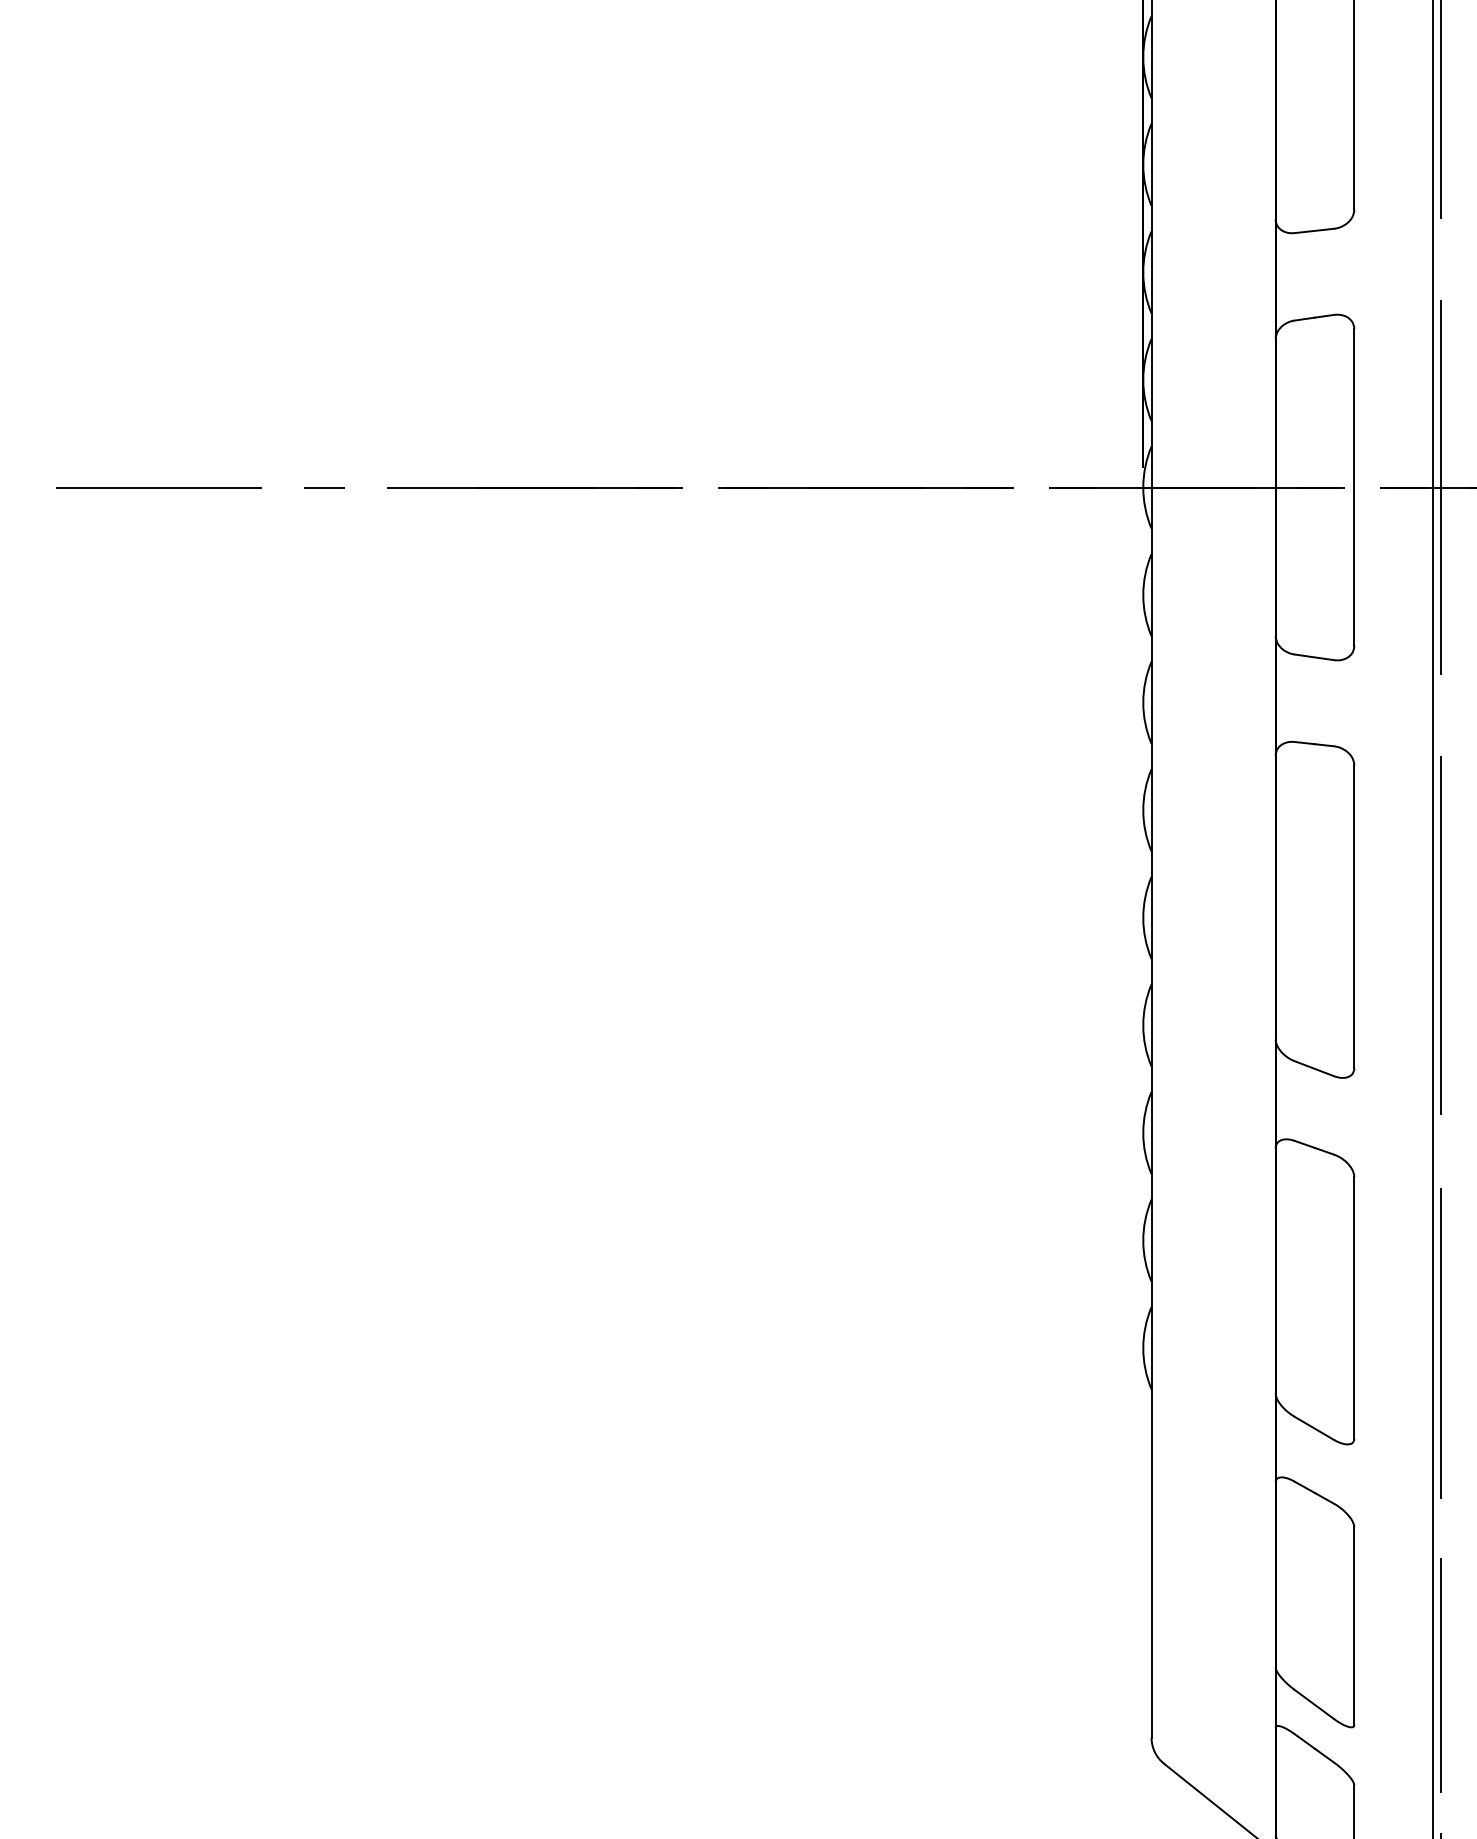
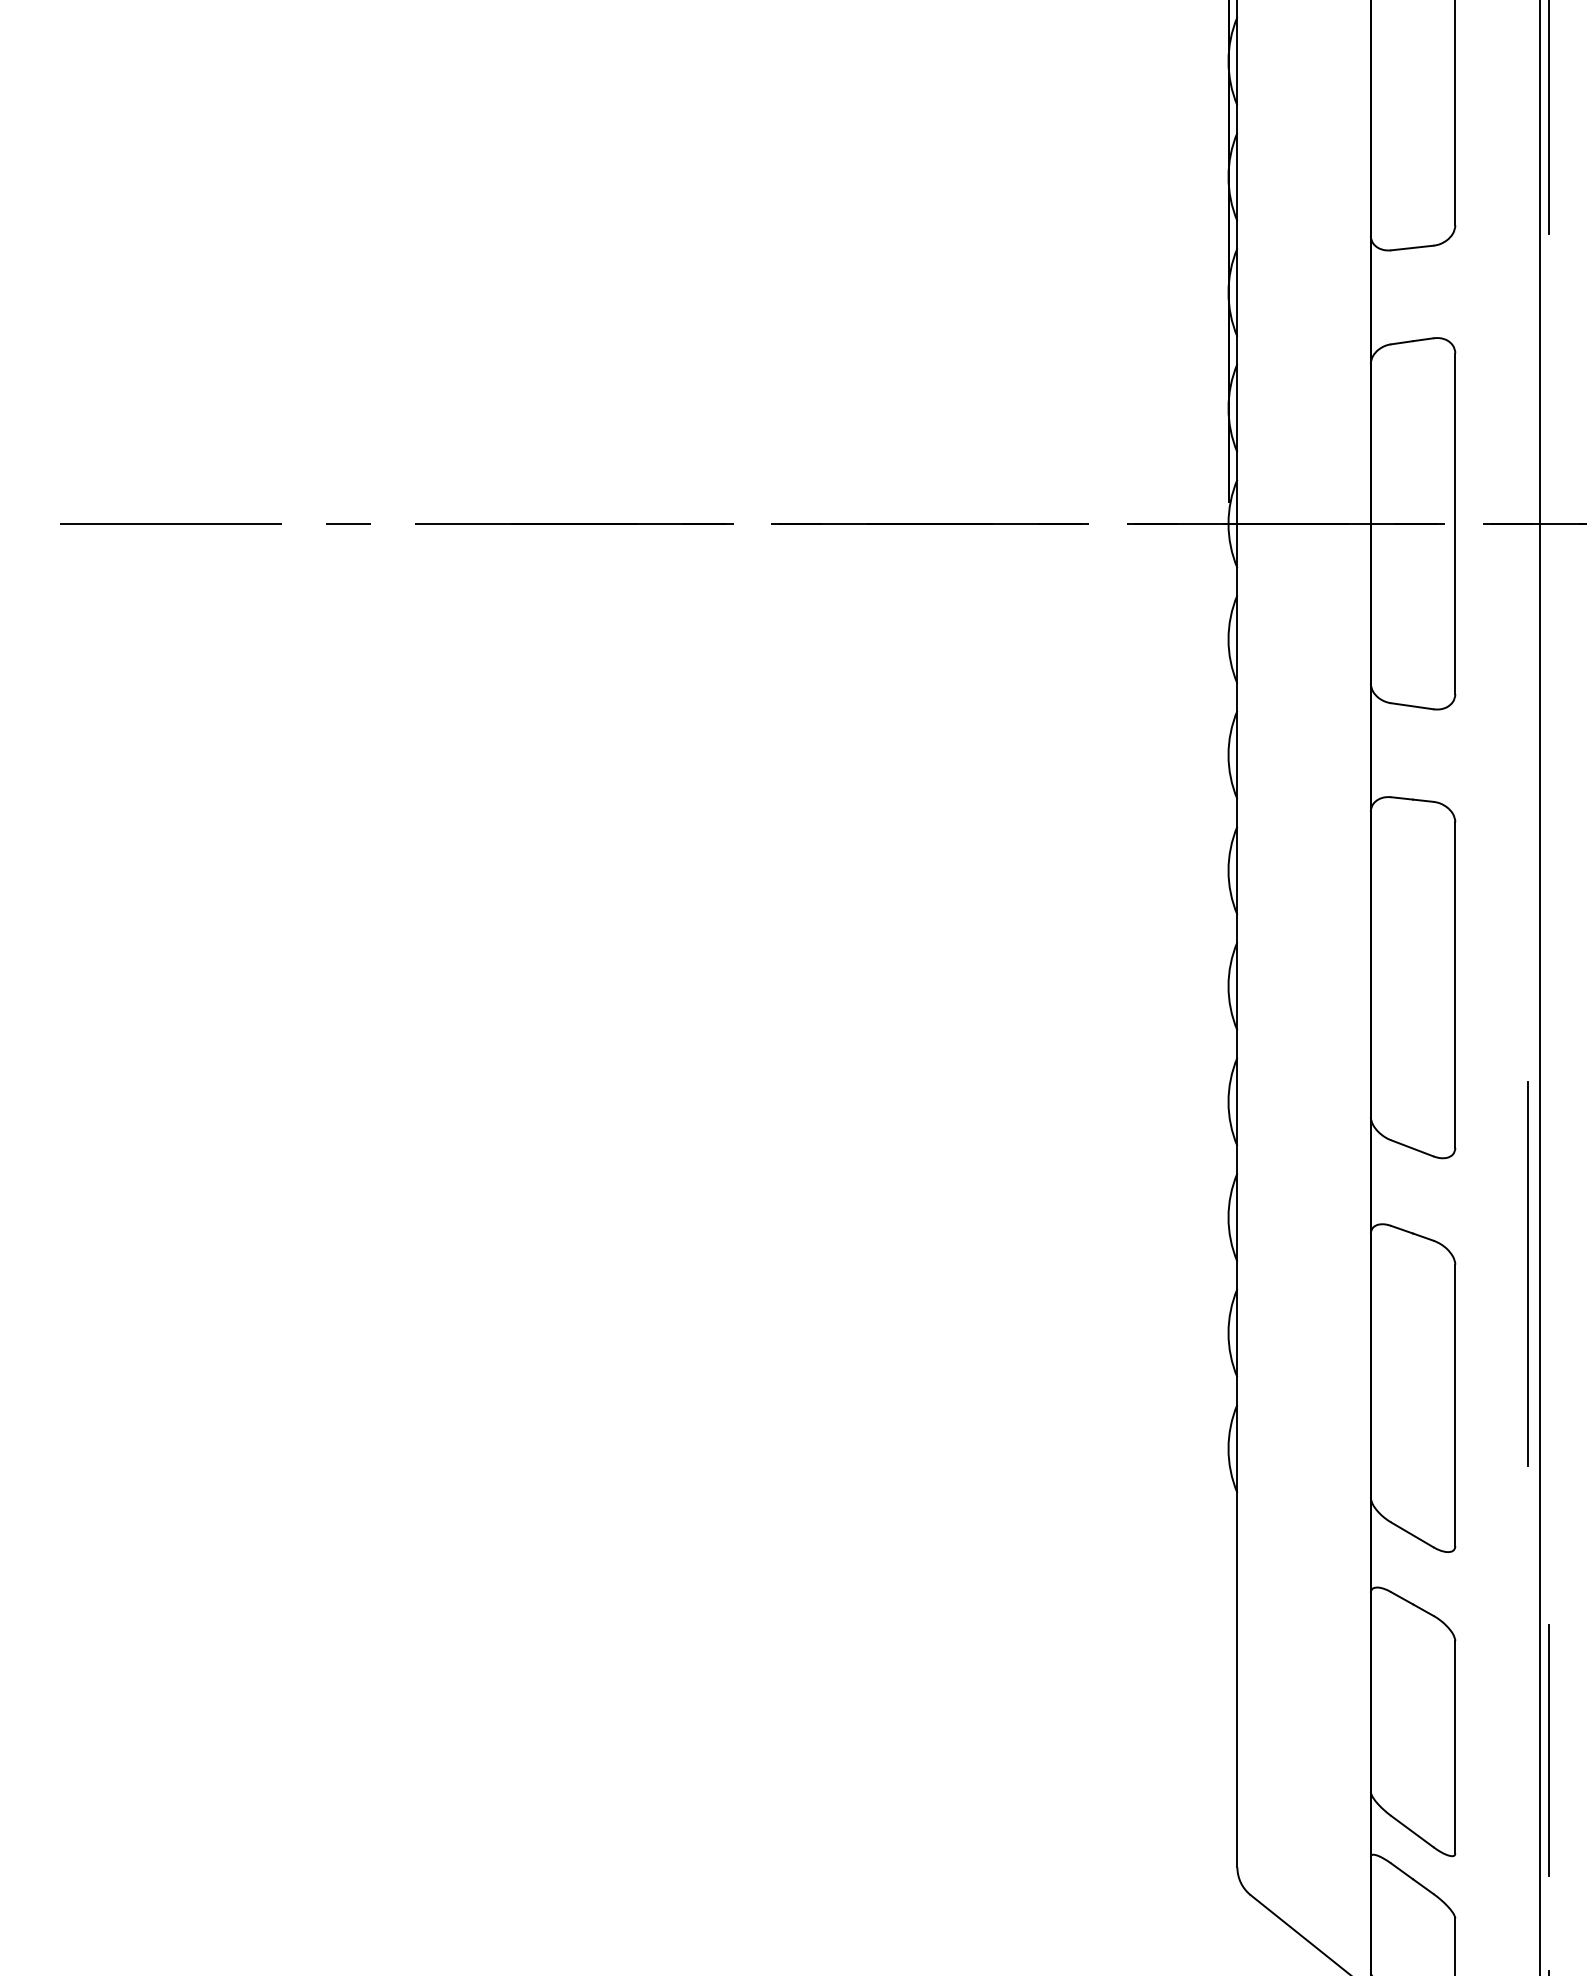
line: (1441, 487) -> (1548, 523), removed
line: (1441, 934) -> (1527, 1273), moved
line: (1441, 1343) -> (1548, 1443), removed
line: (1441, 1675) -> (1548, 1750), moved

